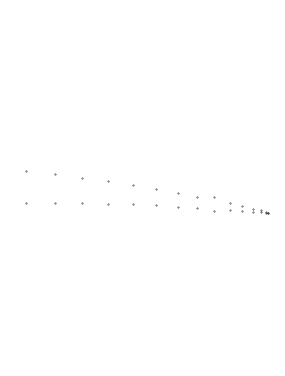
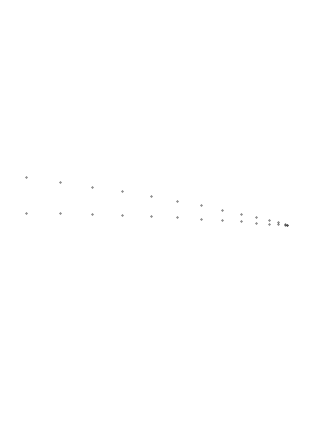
part: (215, 204) -> (223, 214), size x0.62

